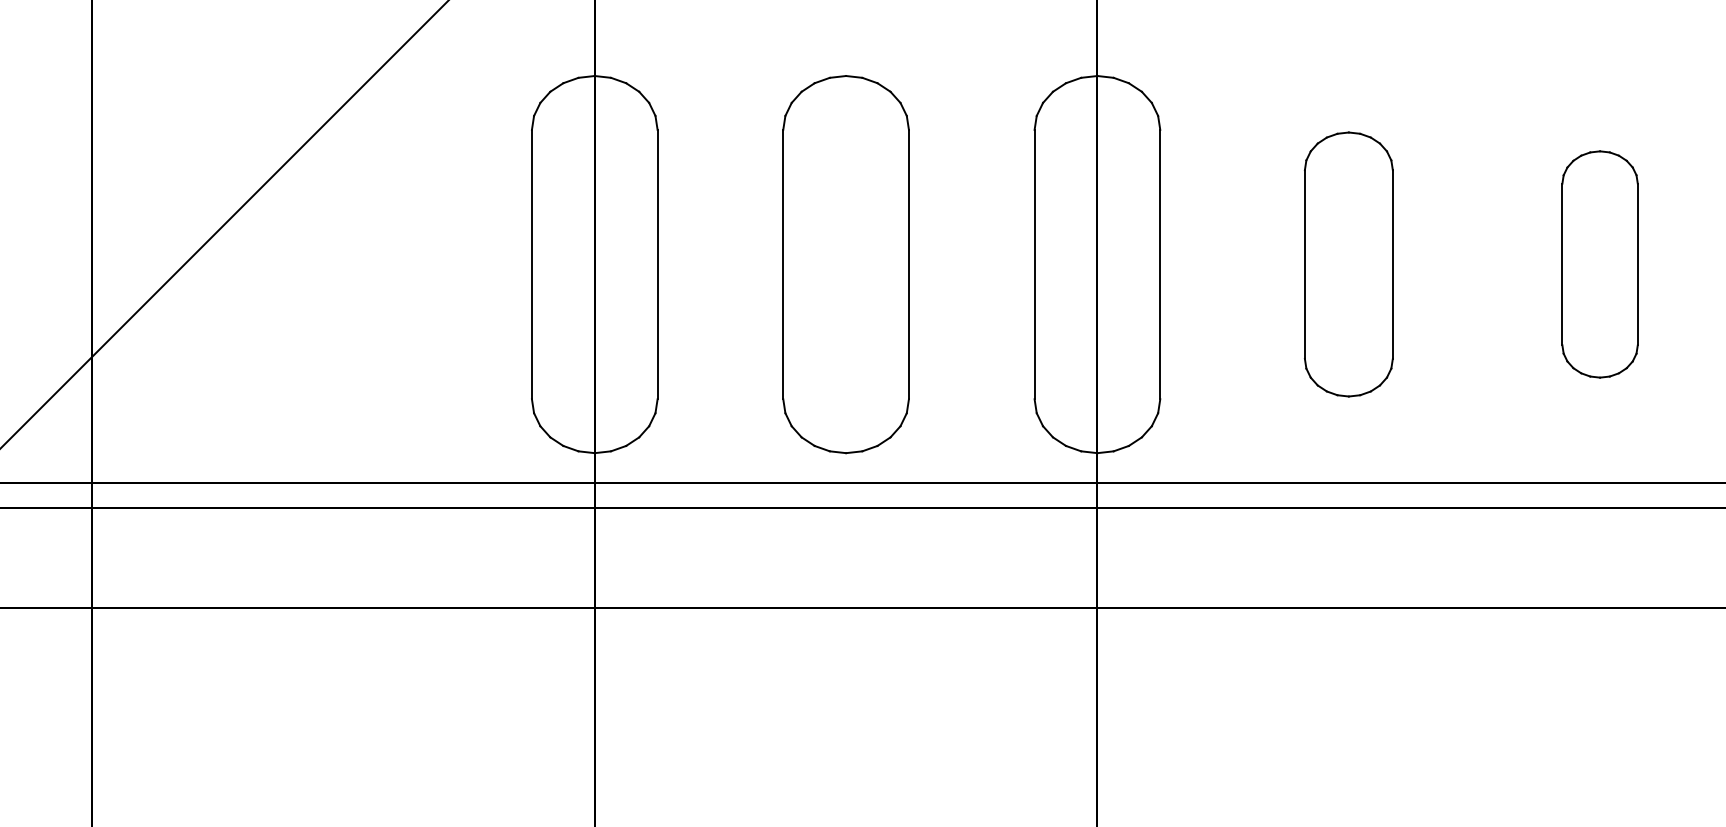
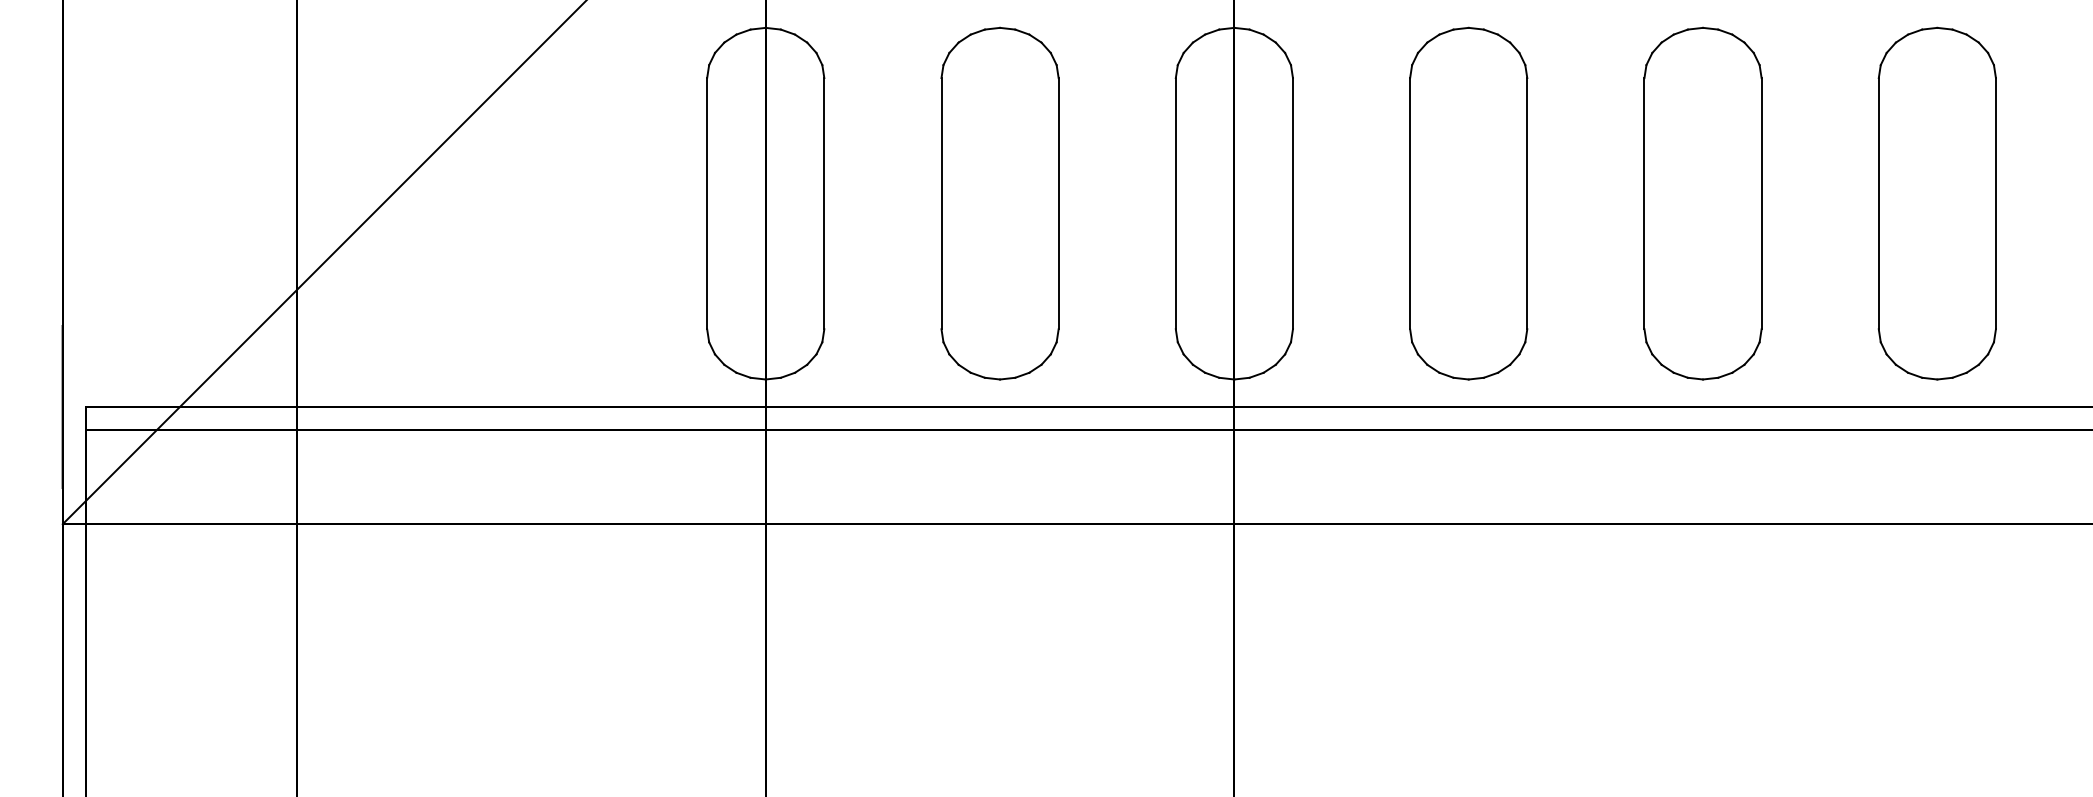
part: (1348, 264) -> (1468, 203), size x1.43
part: (1599, 264) -> (1702, 203), size x1.67

